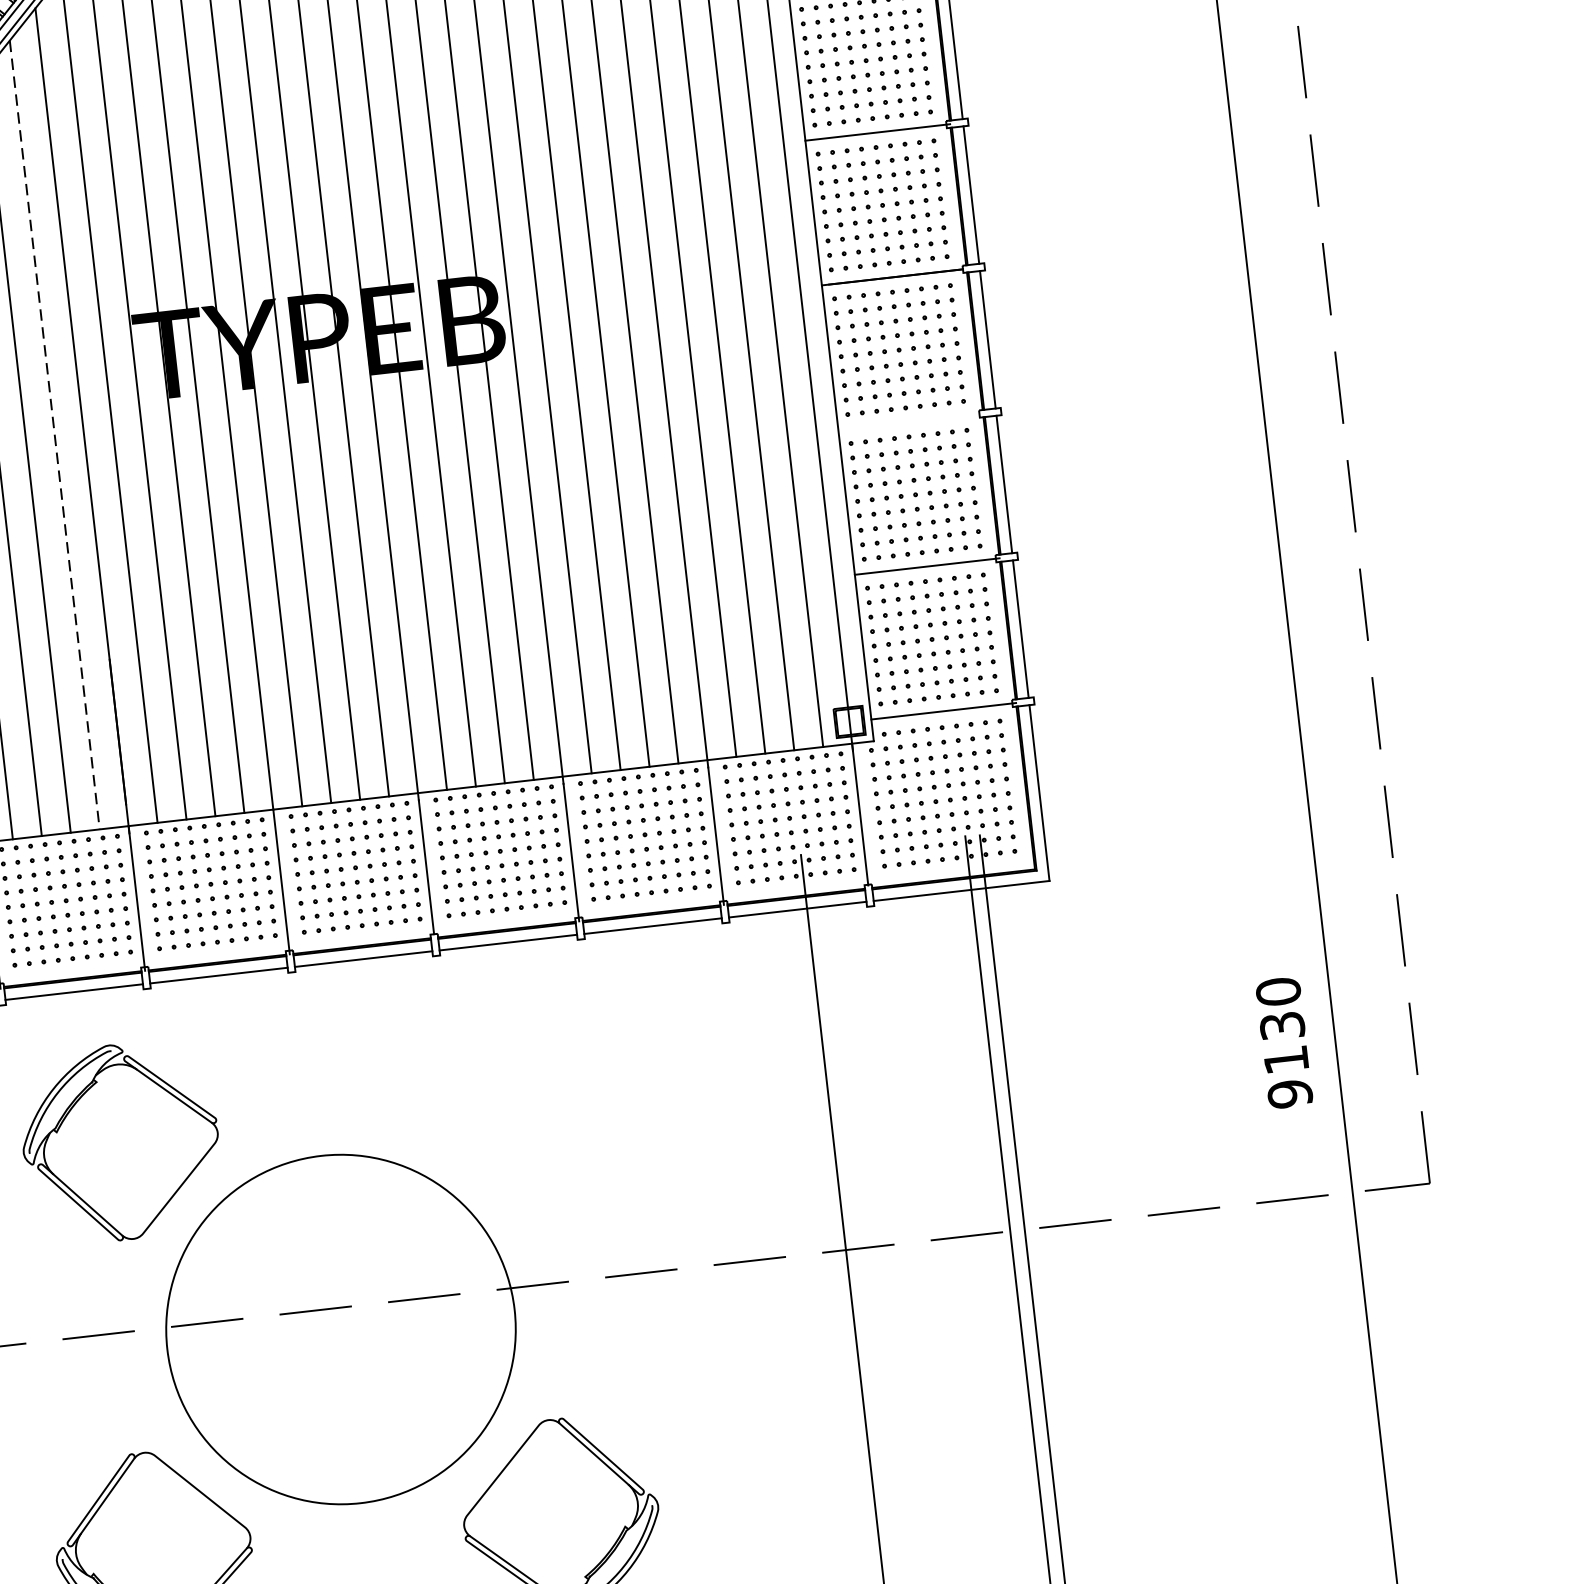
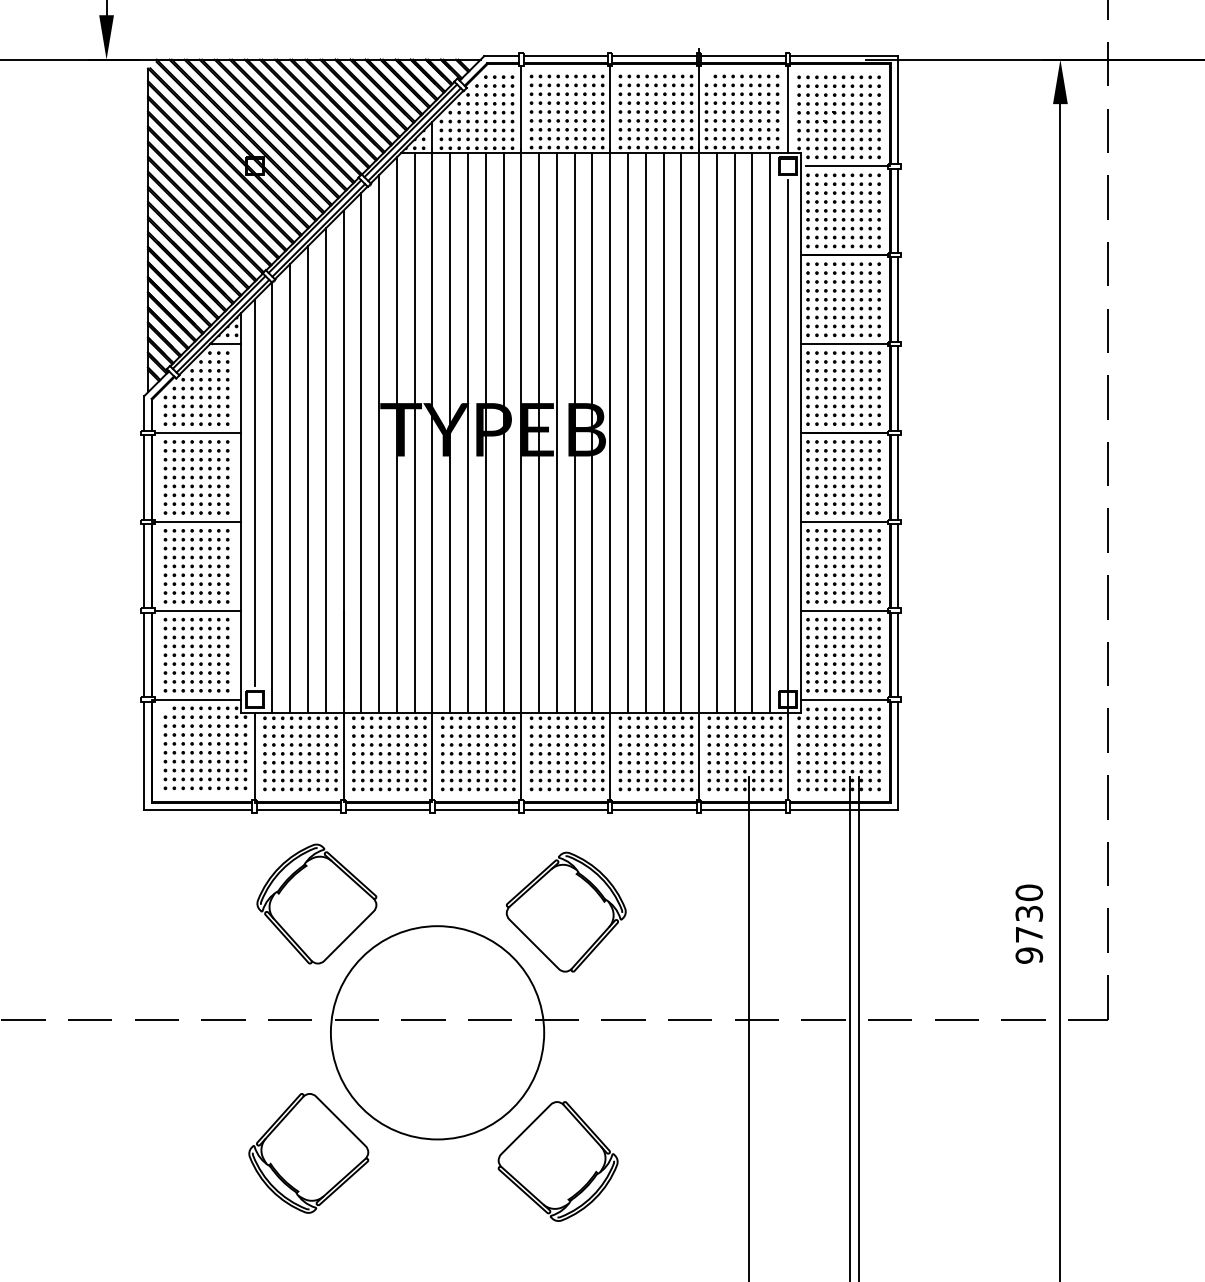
line: (908, 421) -> (844, 521), added
line: (54, 436) -> (325, 471), dashed -> solid
text: (1286, 1059) -> (1029, 934), 9130 -> 9730
part: (526, 1108) -> (565, 911), added

